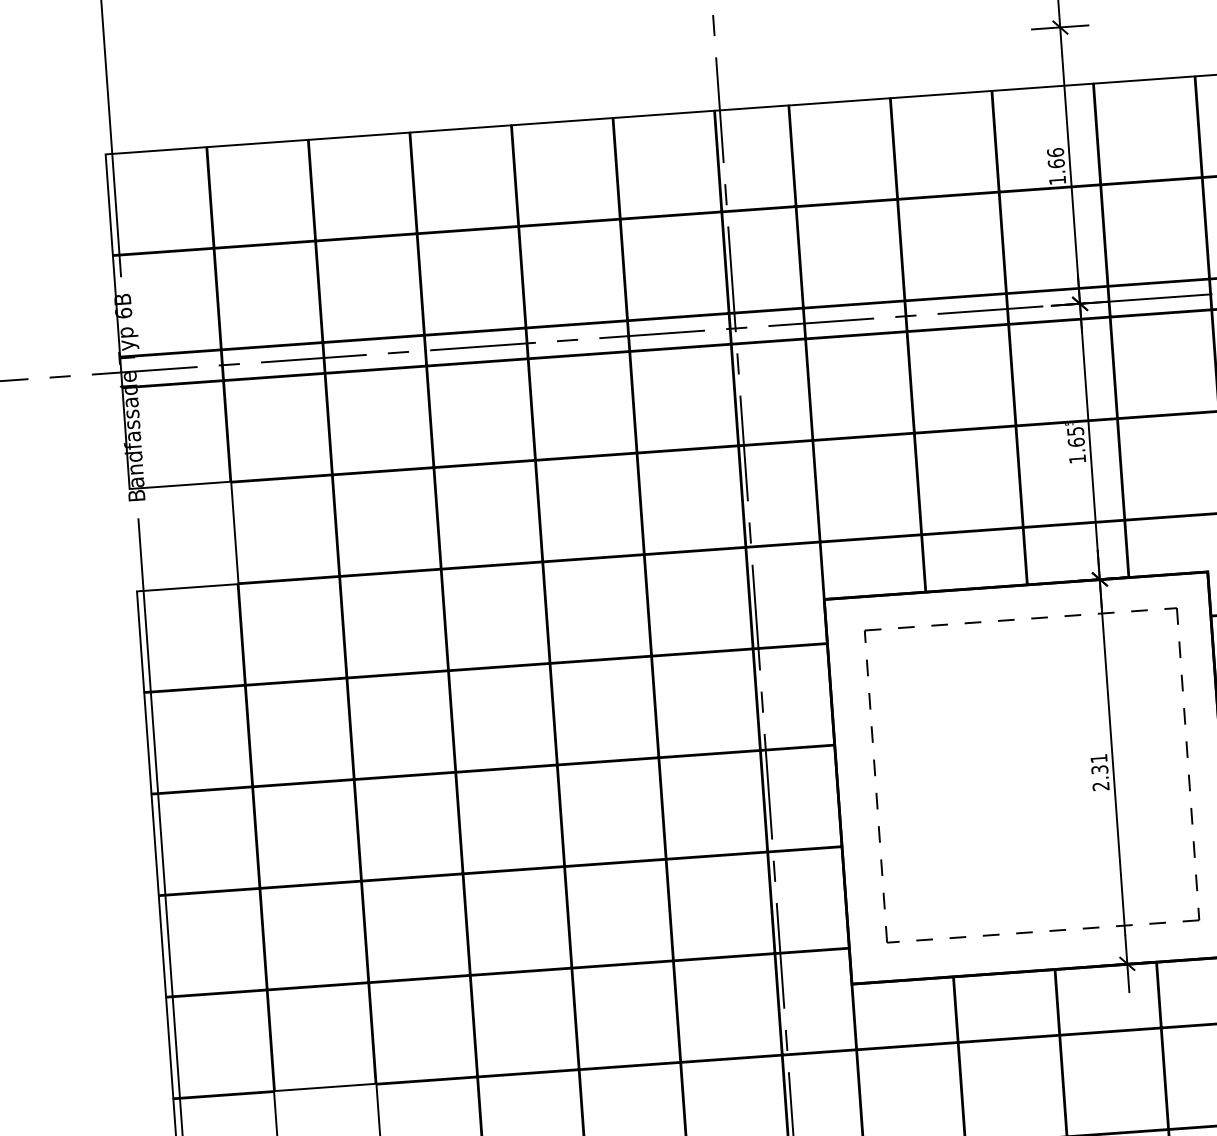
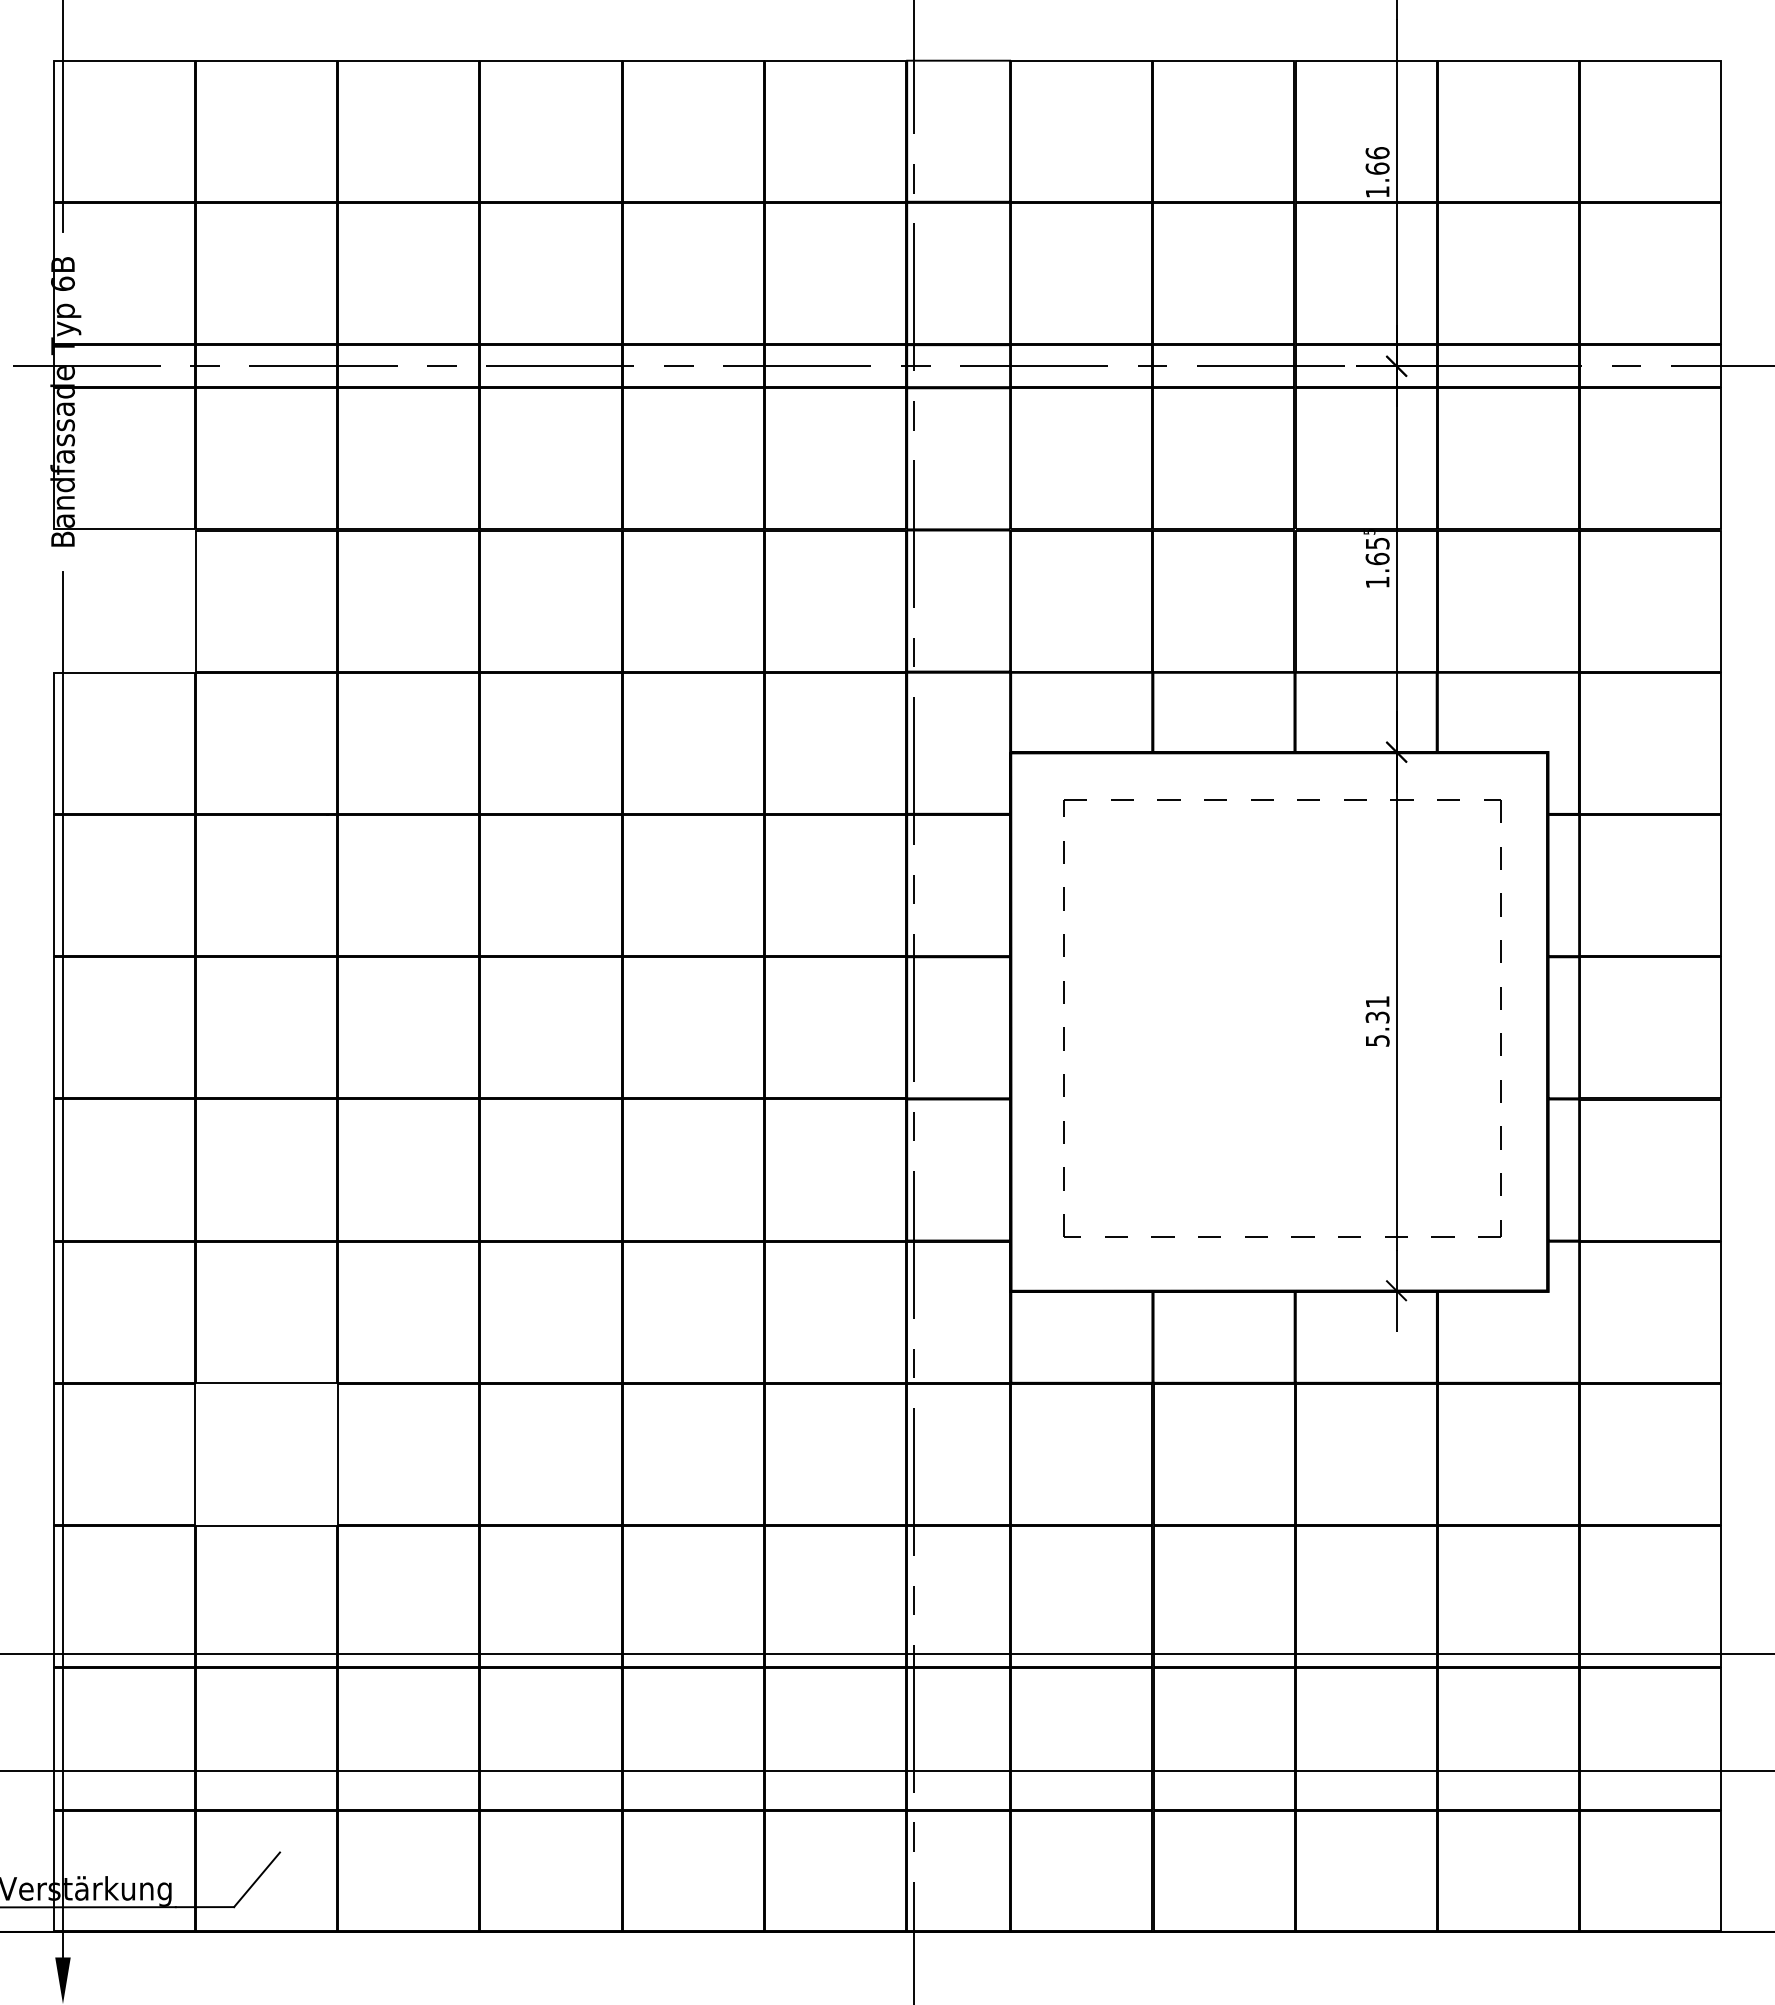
text: (1100, 786) -> (1377, 1040), 2.31 -> 5.31

